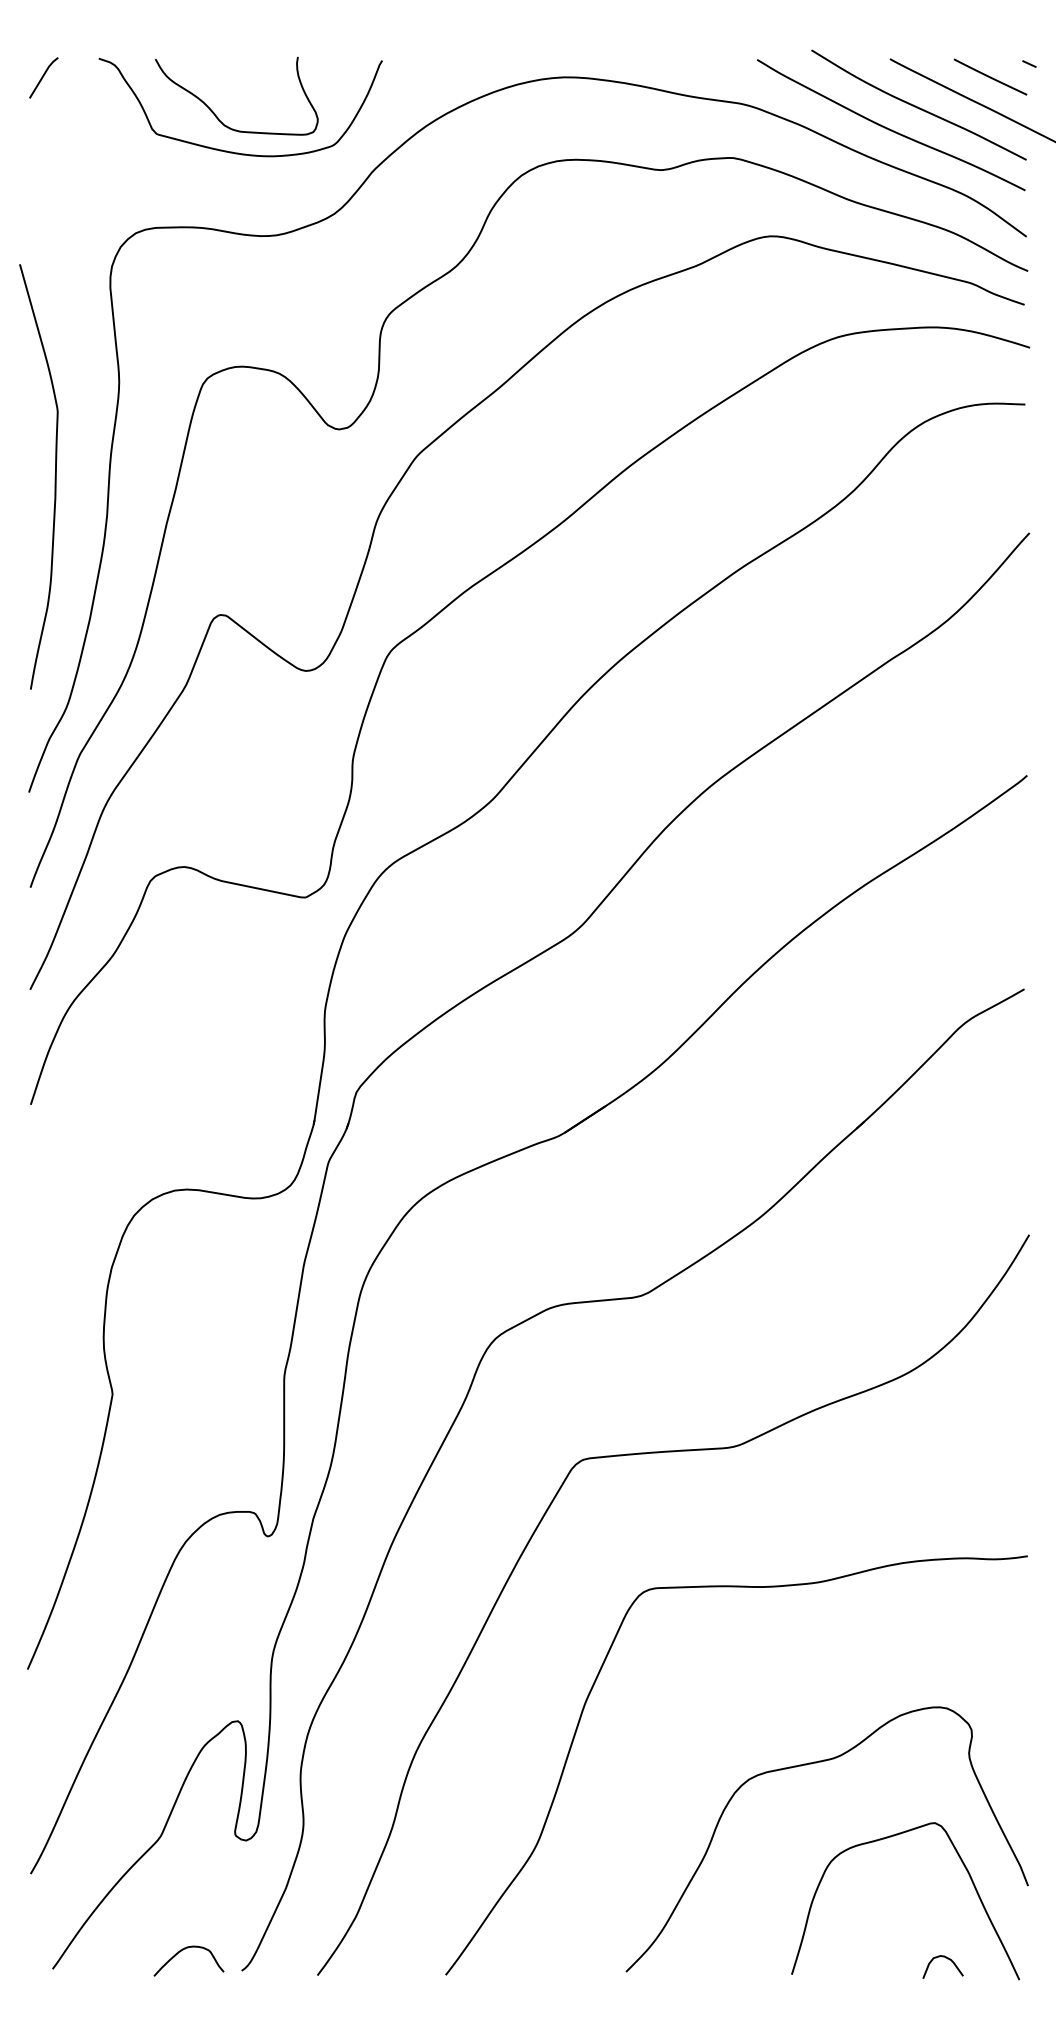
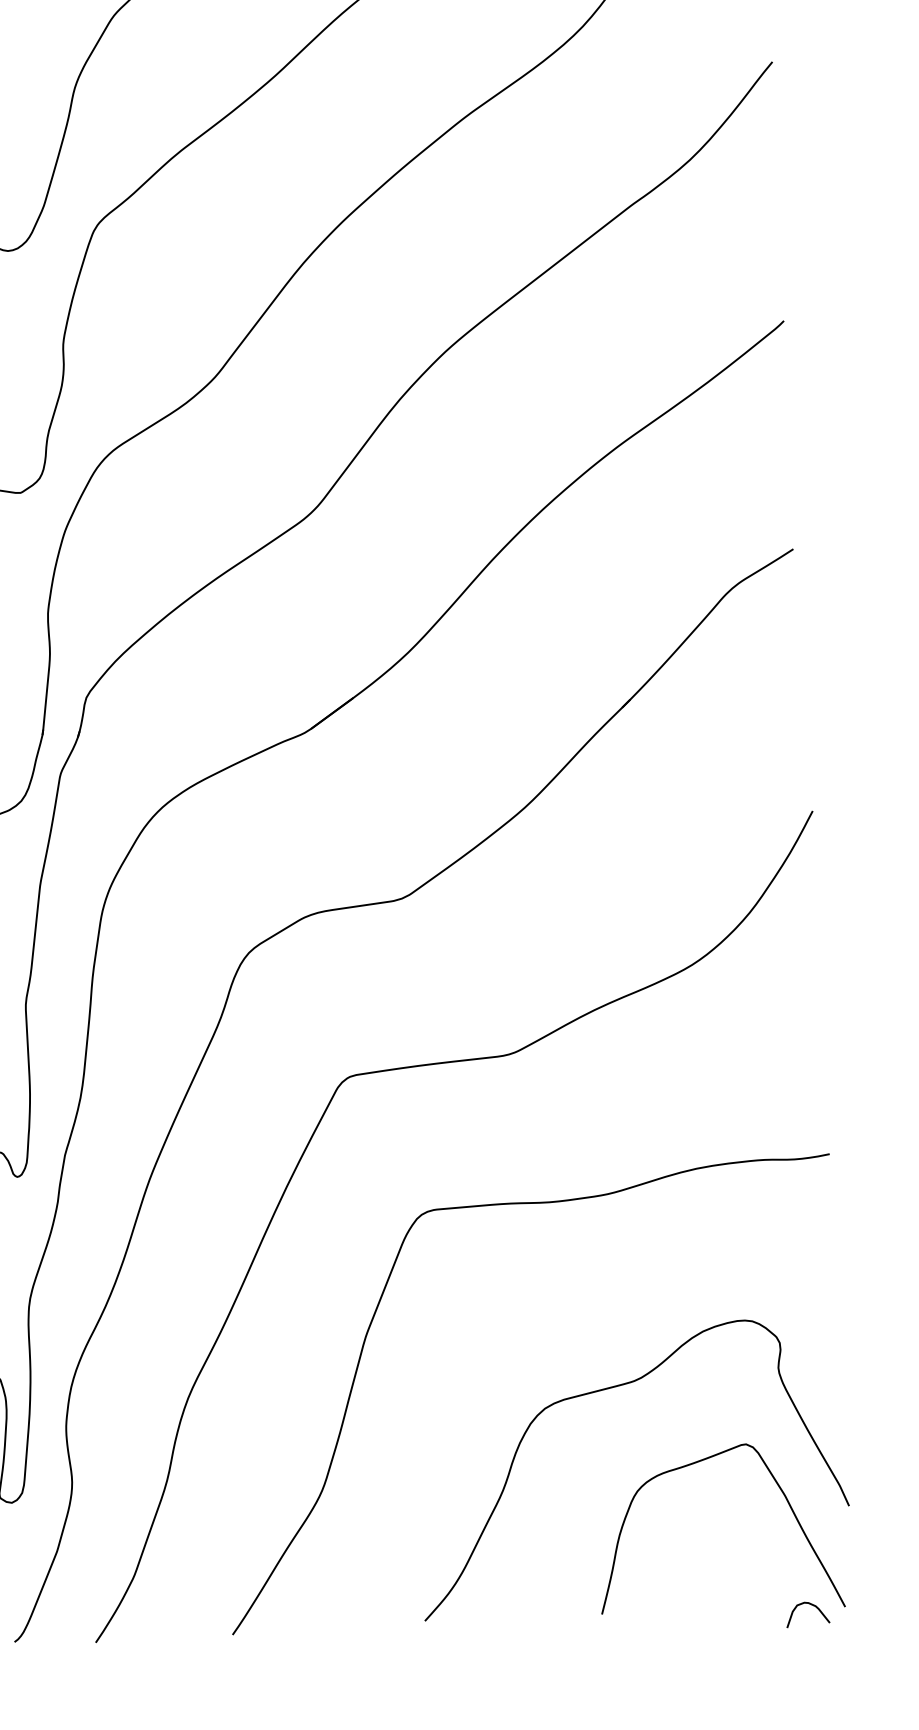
curve: (945, 1958) -> (809, 1605), moved

